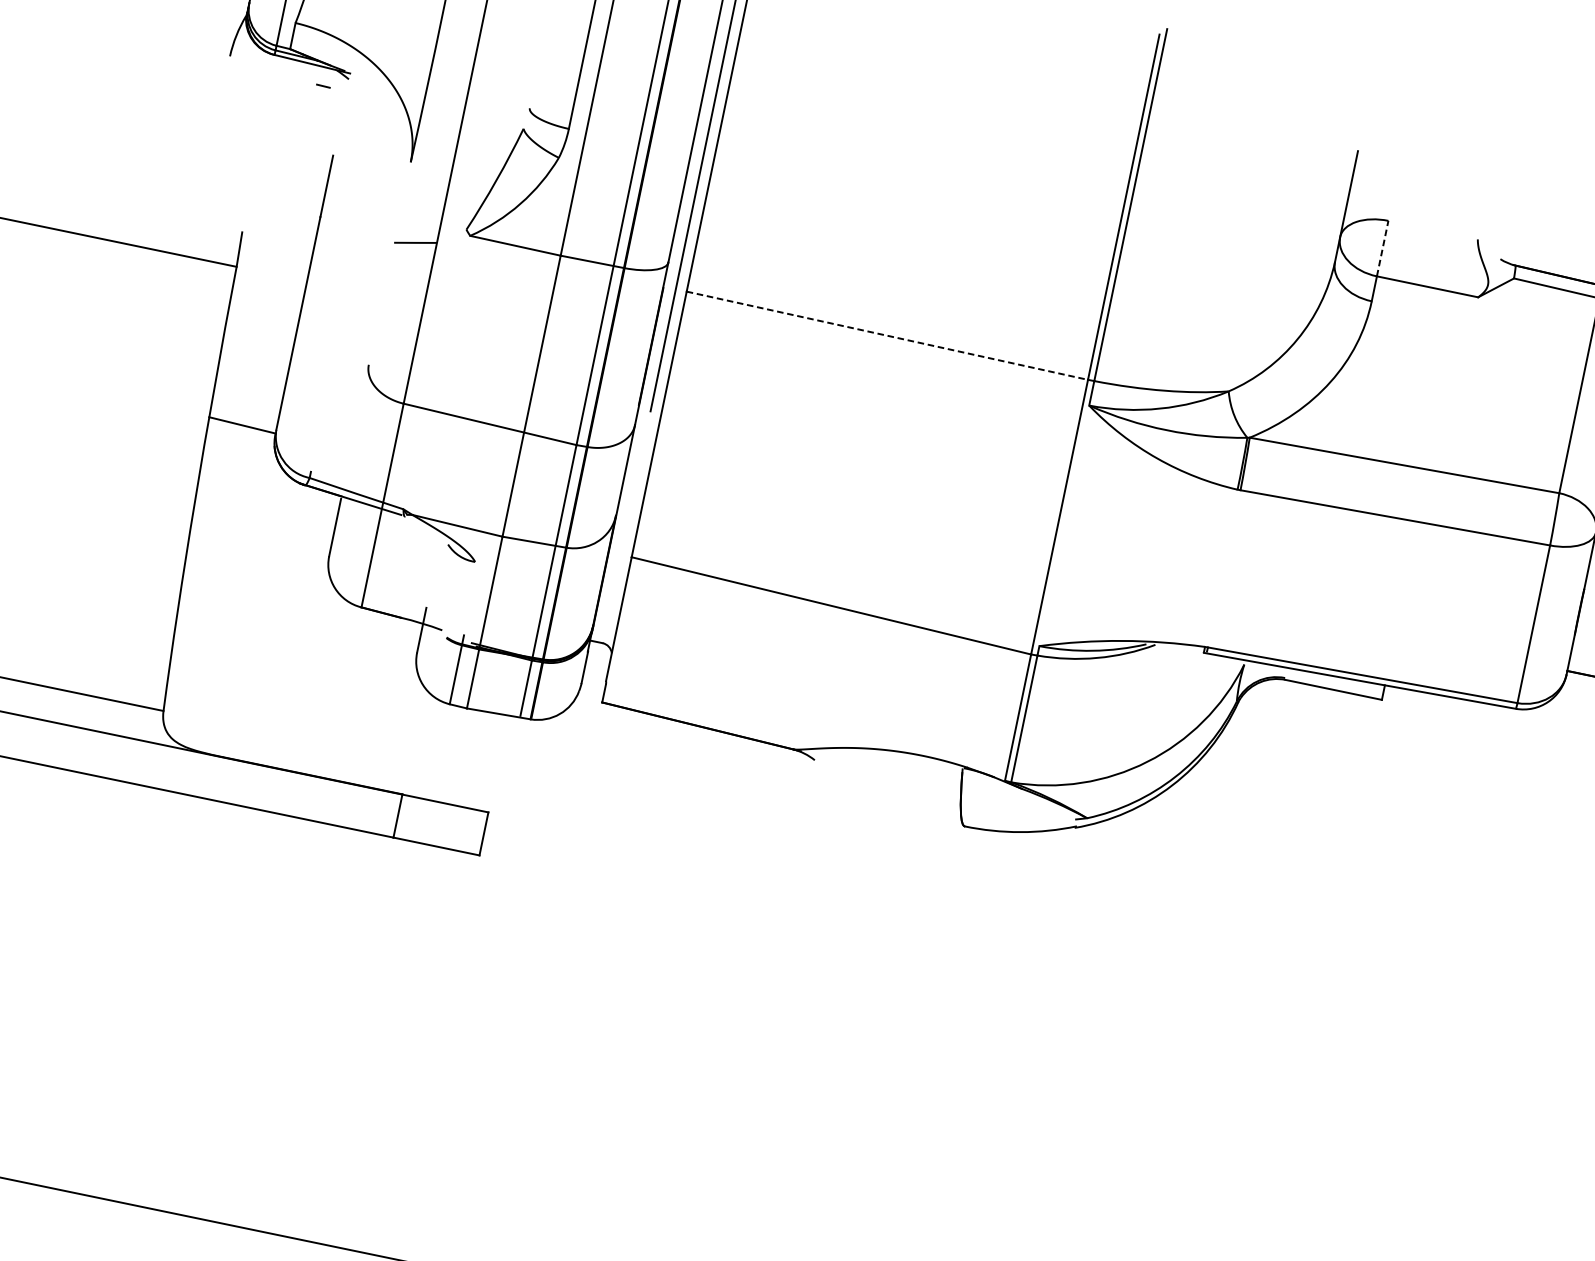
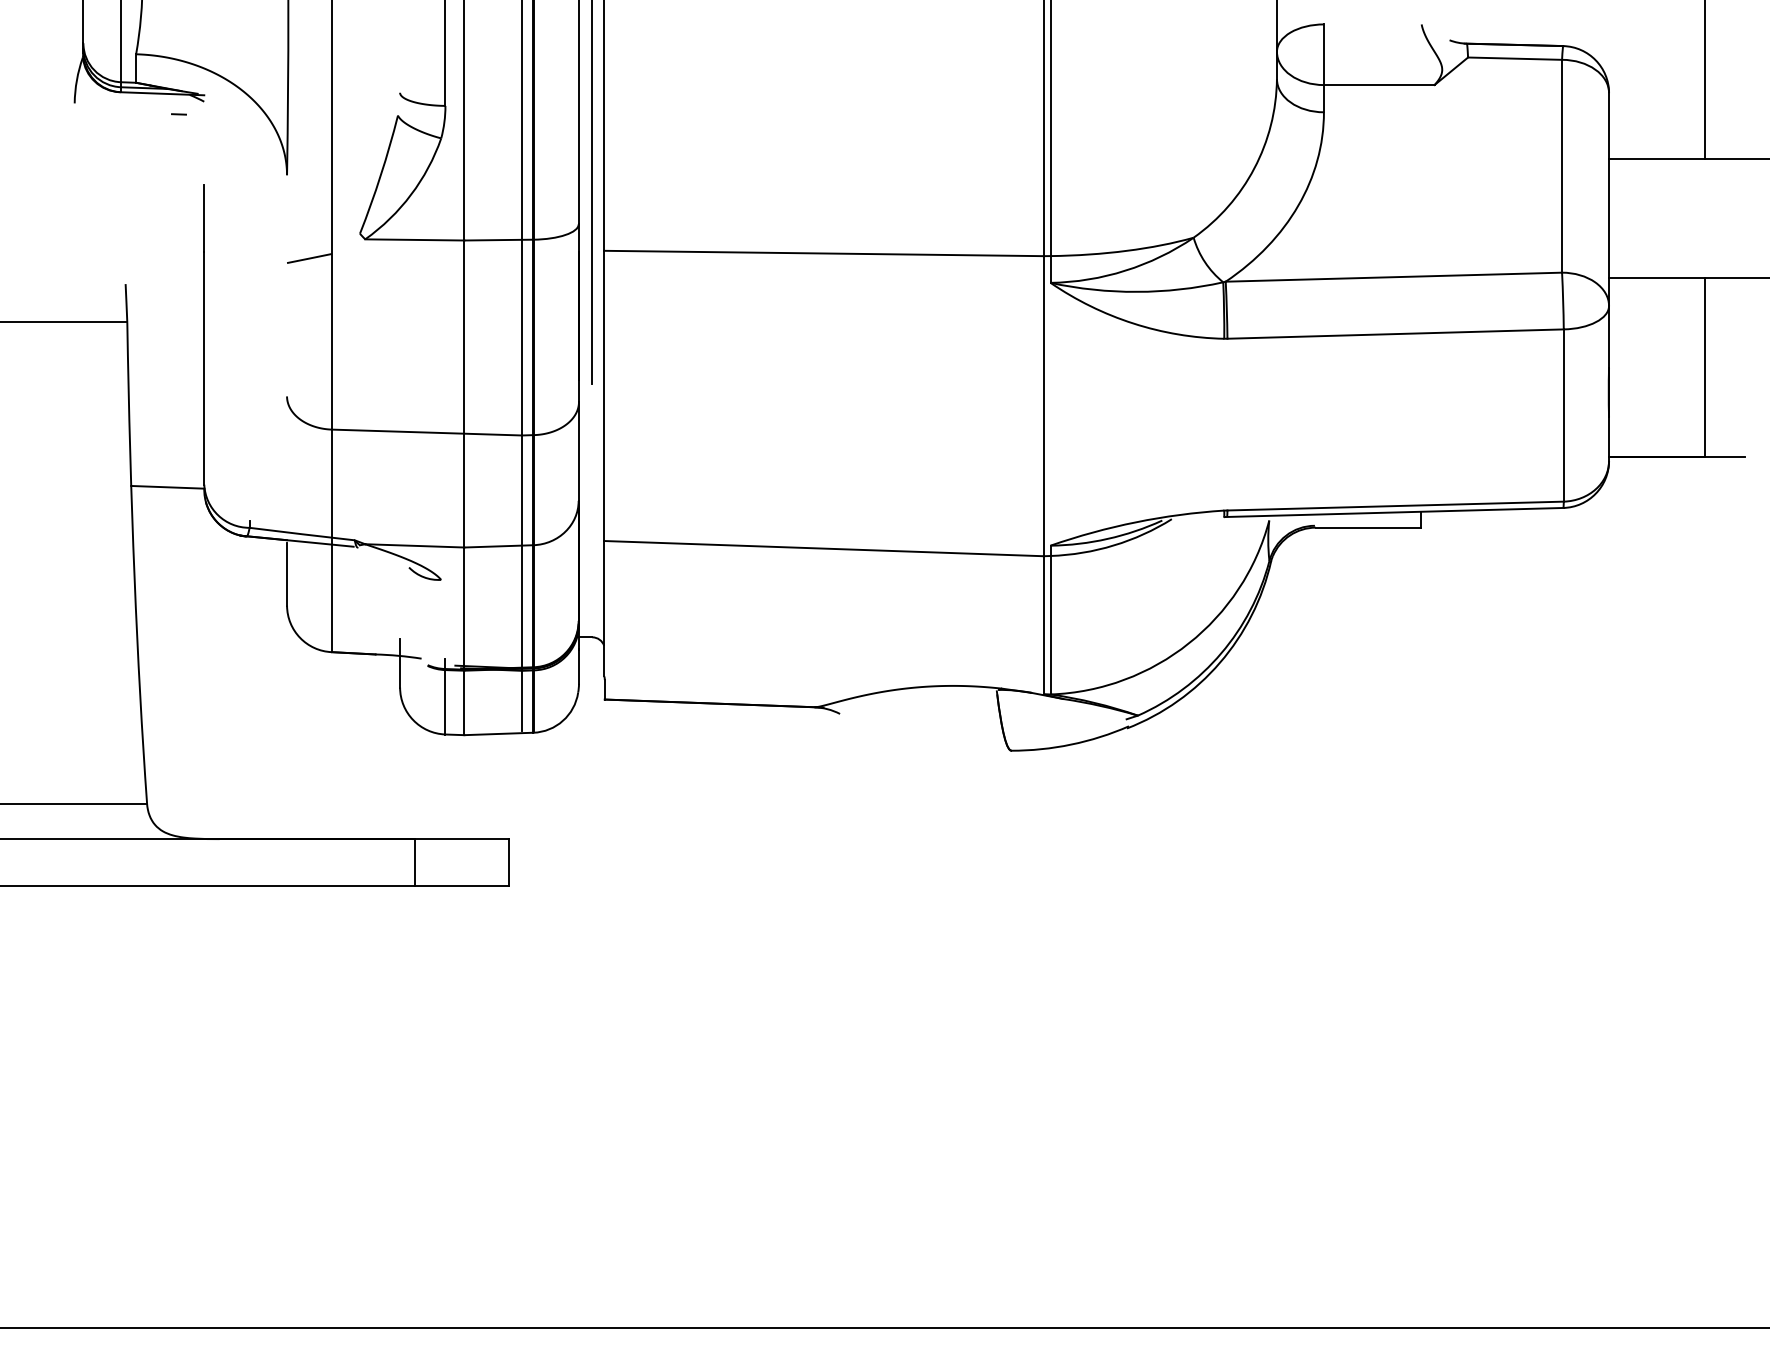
line: (1382, 248) -> (1323, 54), dashed -> solid
line: (886, 335) -> (823, 253), dashed -> solid

